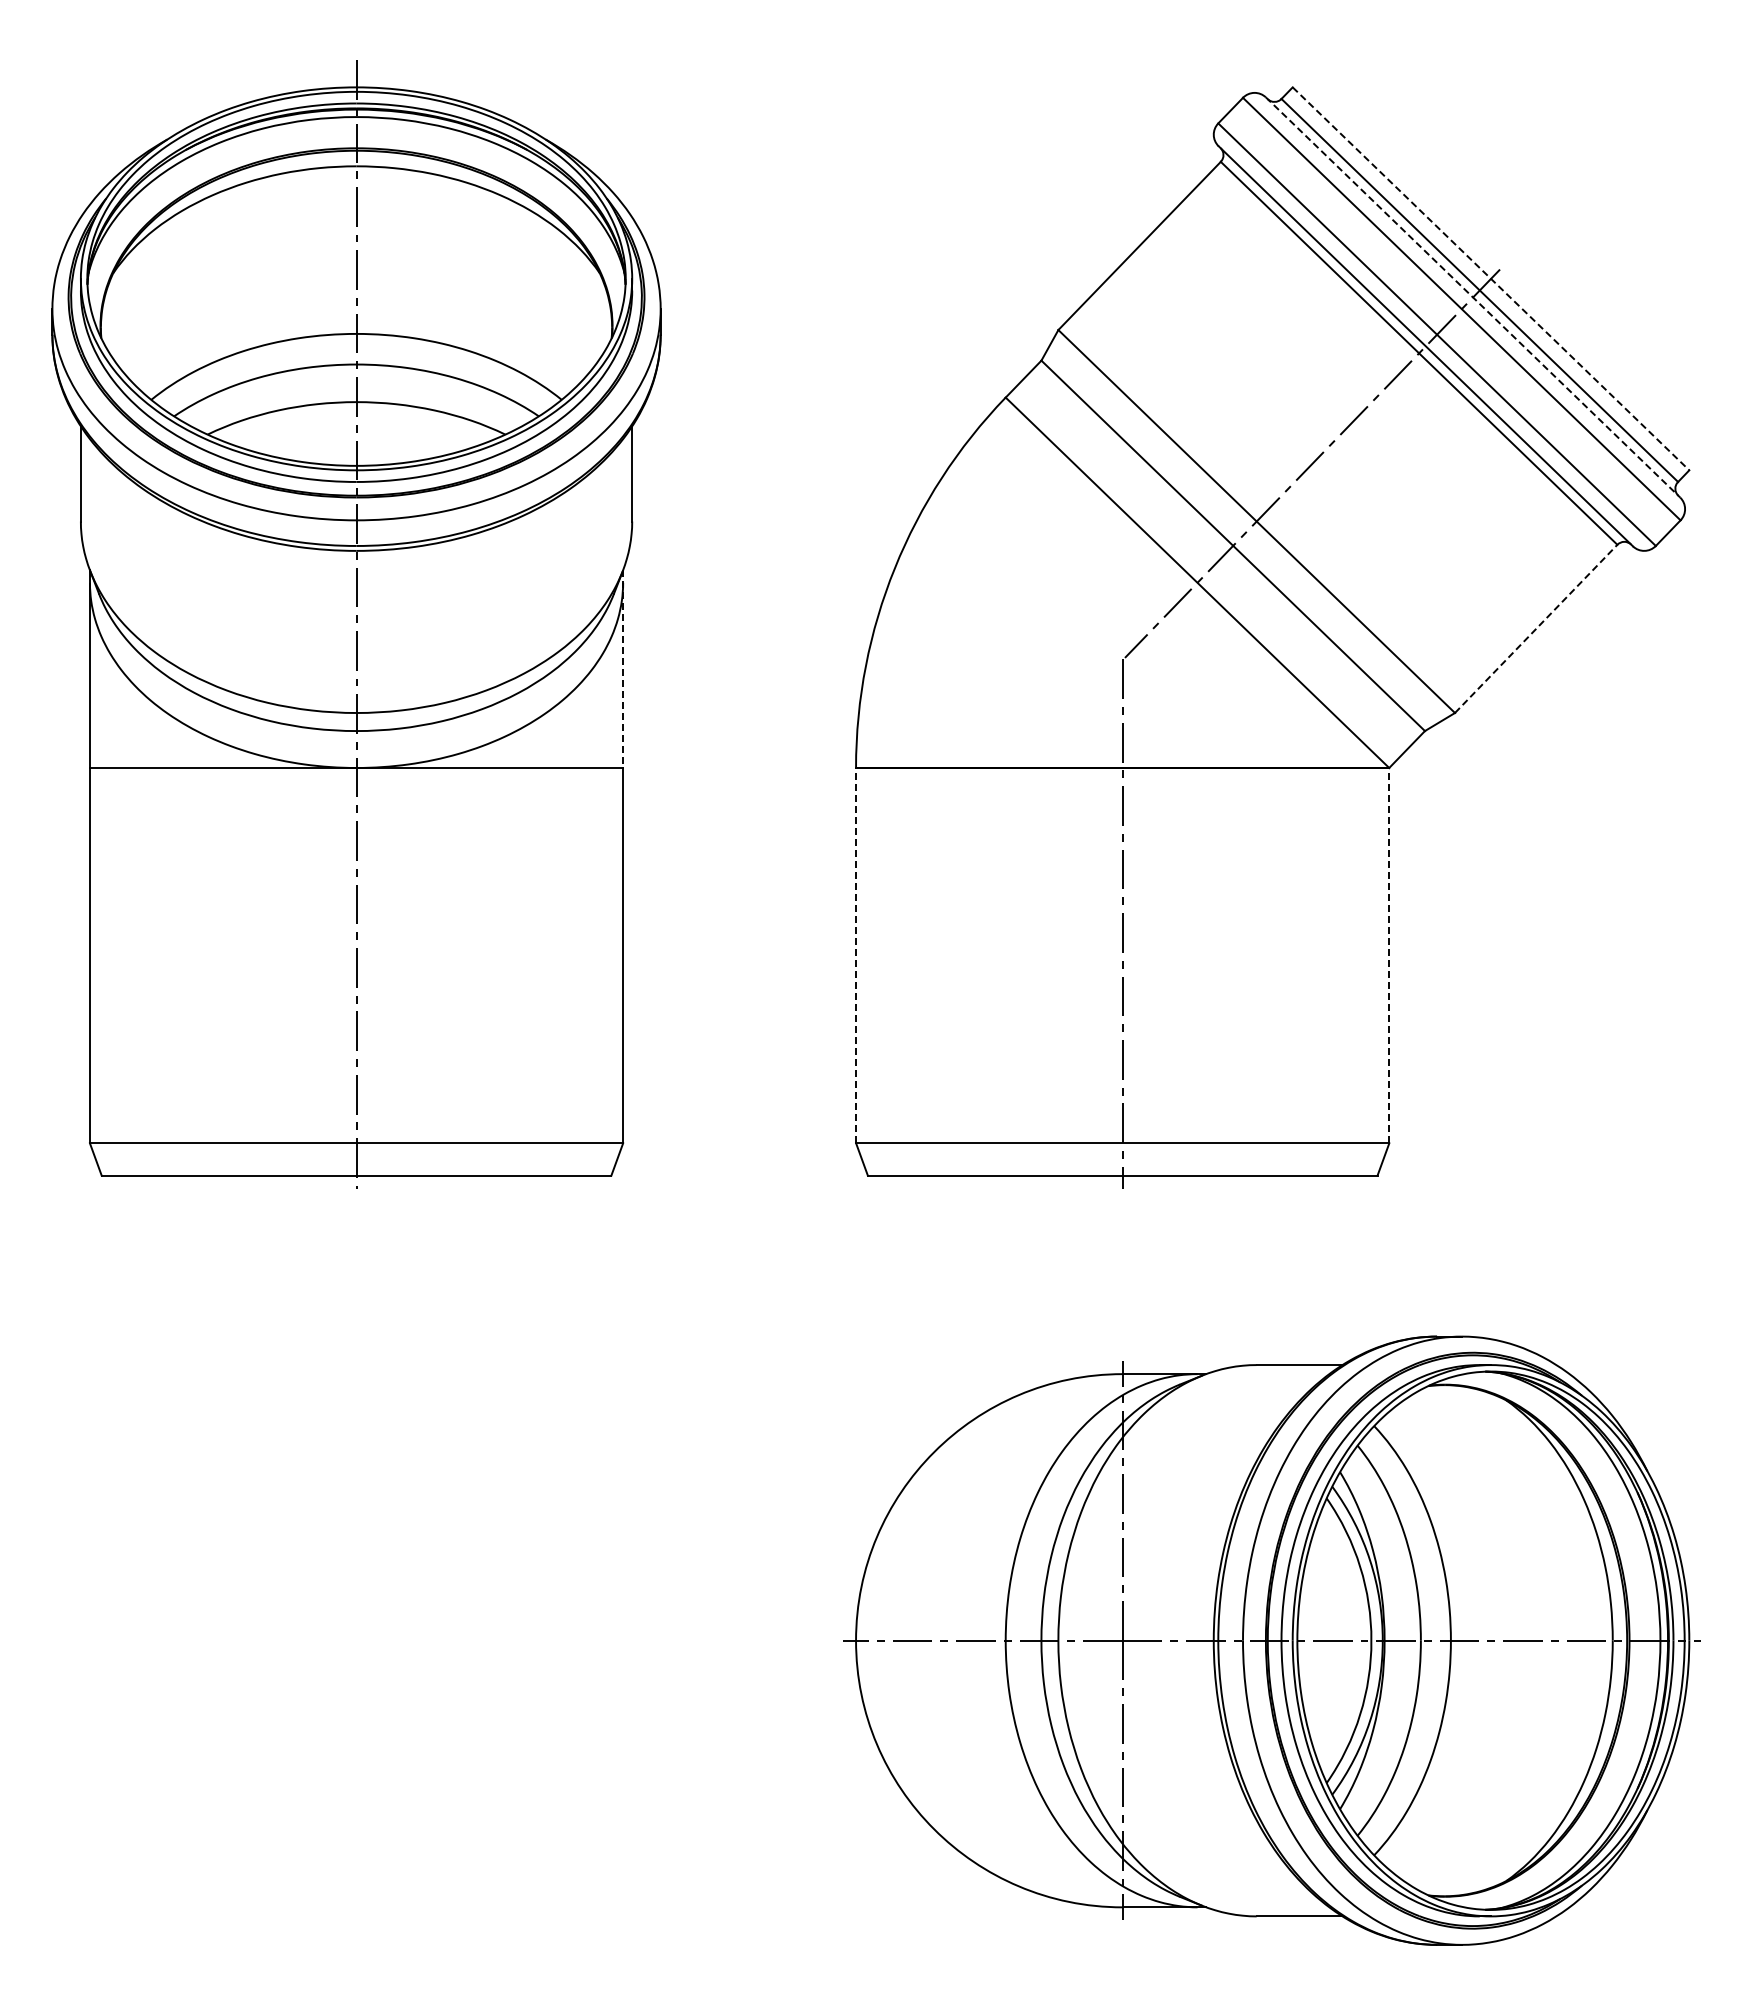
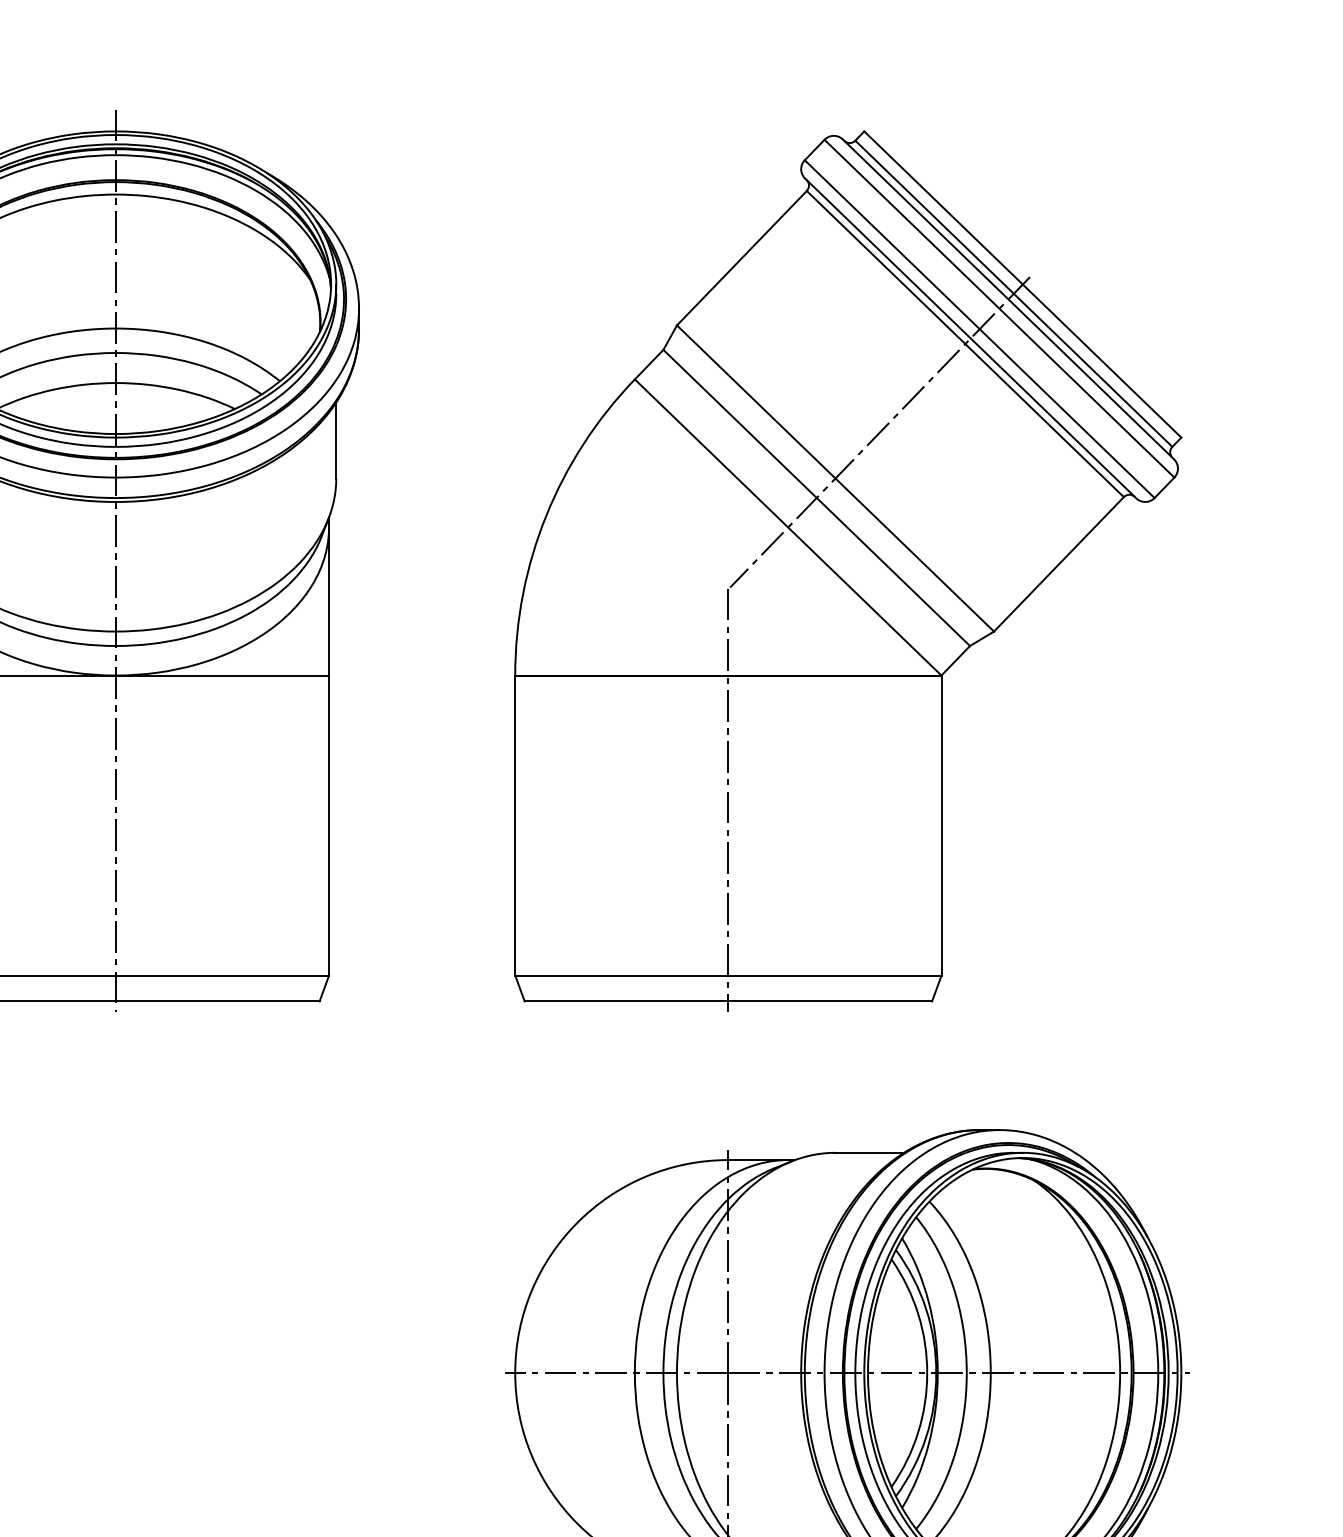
line: (1491, 278) -> (1023, 284), dashed -> solid
line: (1473, 297) -> (1008, 299), dashed -> solid
line: (1536, 628) -> (1059, 564), dashed -> solid
line: (623, 669) -> (329, 596), dashed -> solid
line: (856, 955) -> (515, 825), dashed -> solid
line: (1389, 955) -> (941, 825), dashed -> solid

